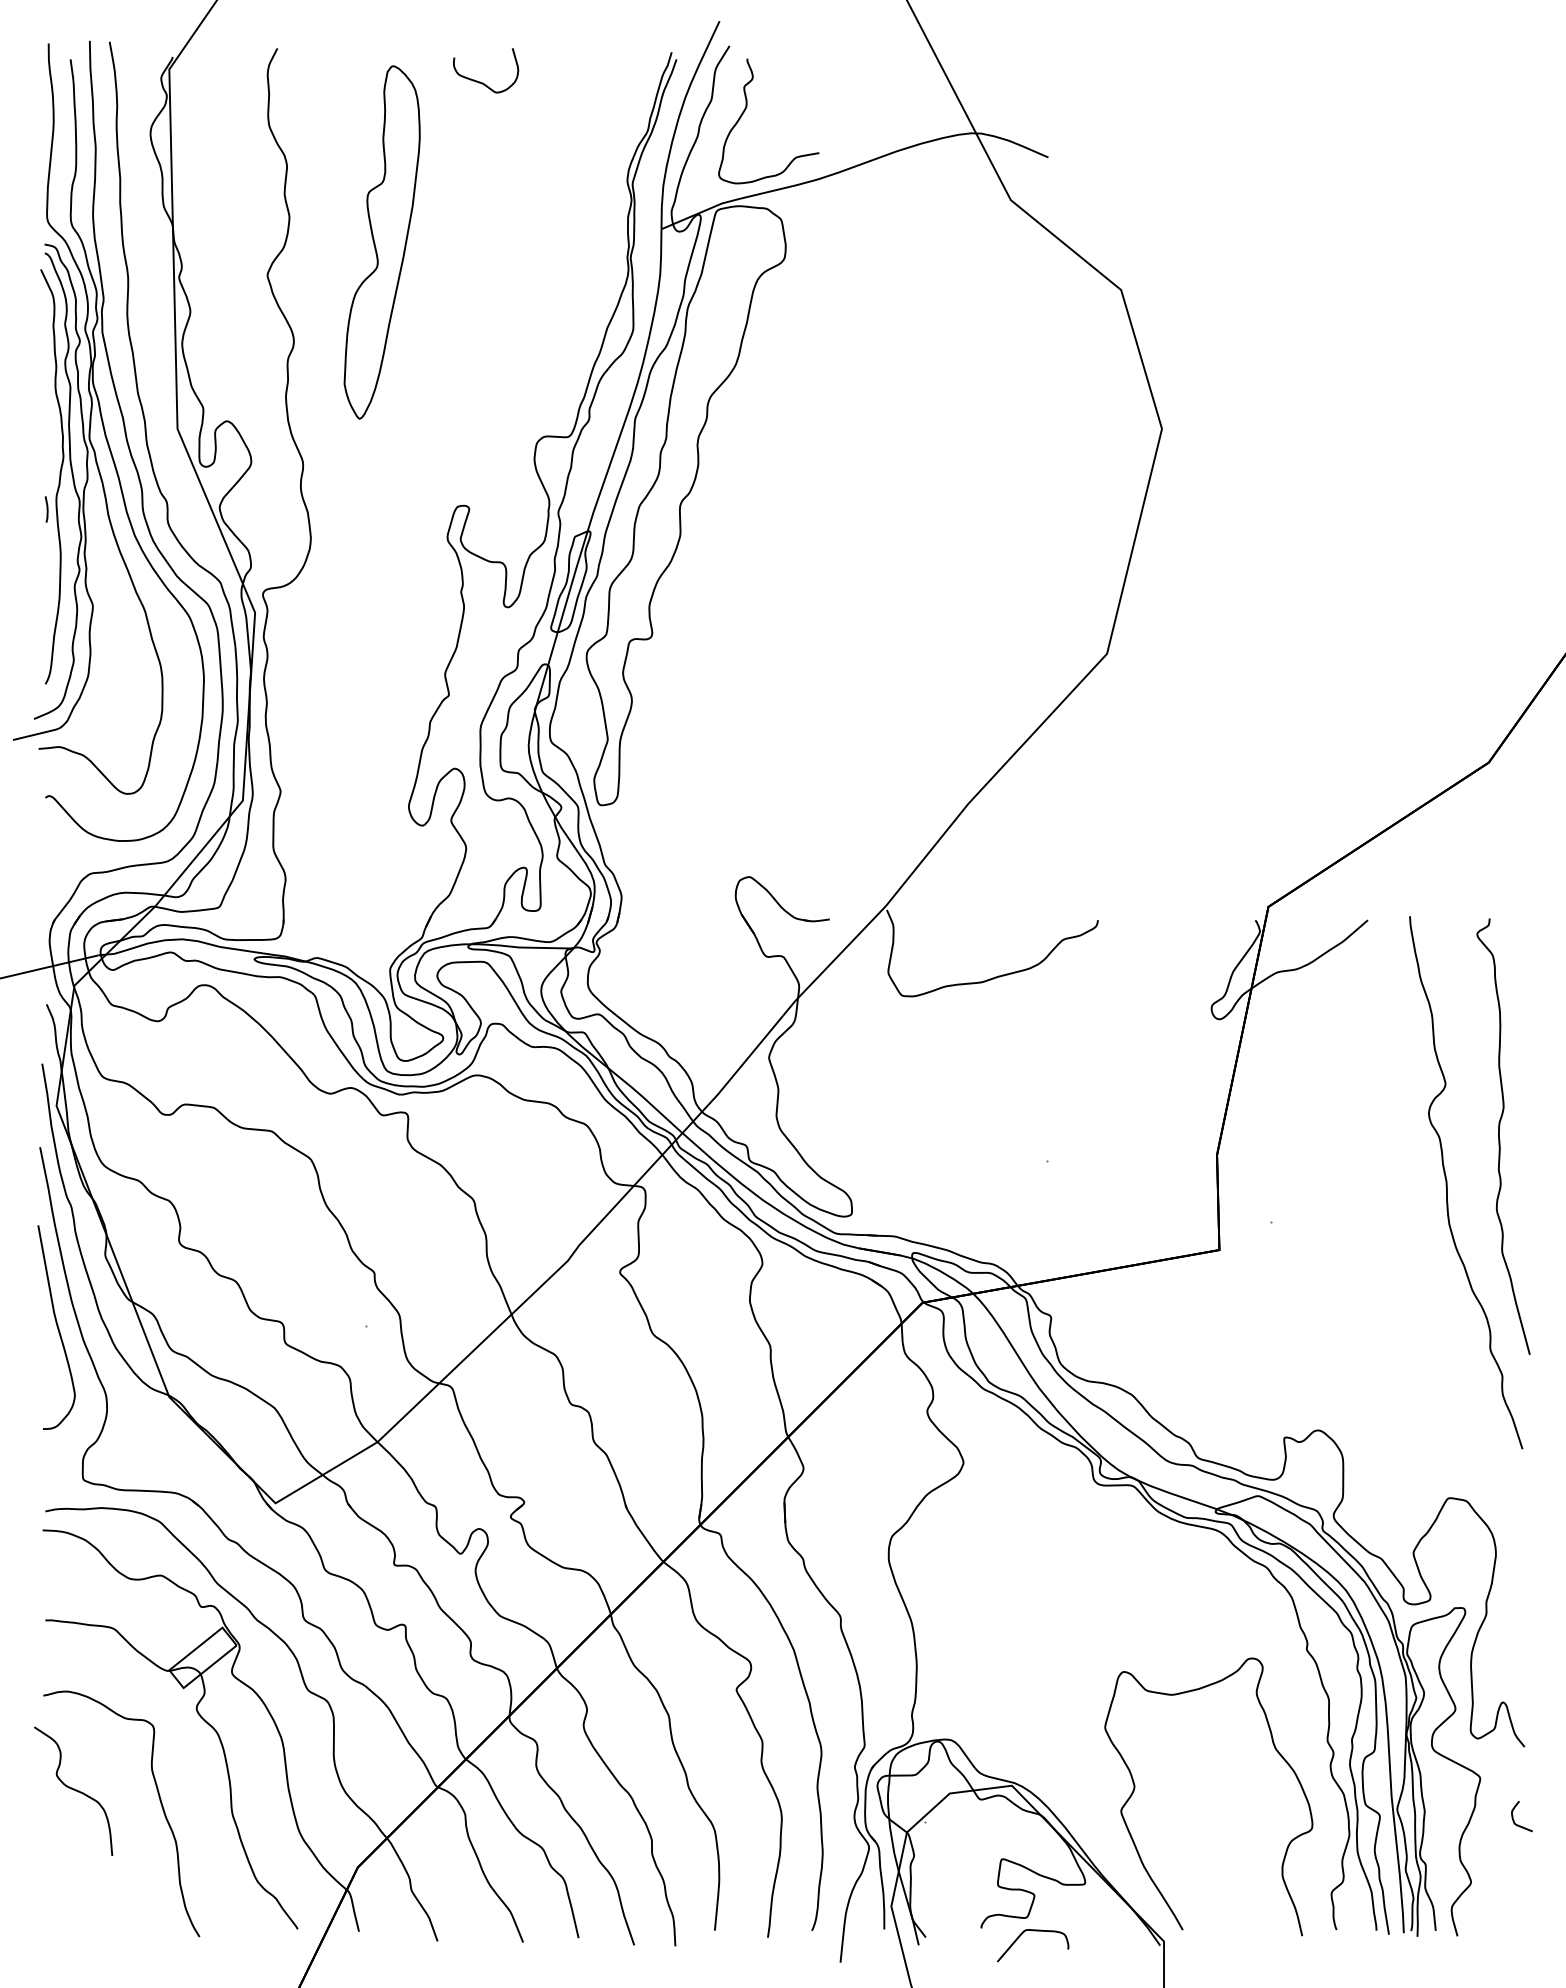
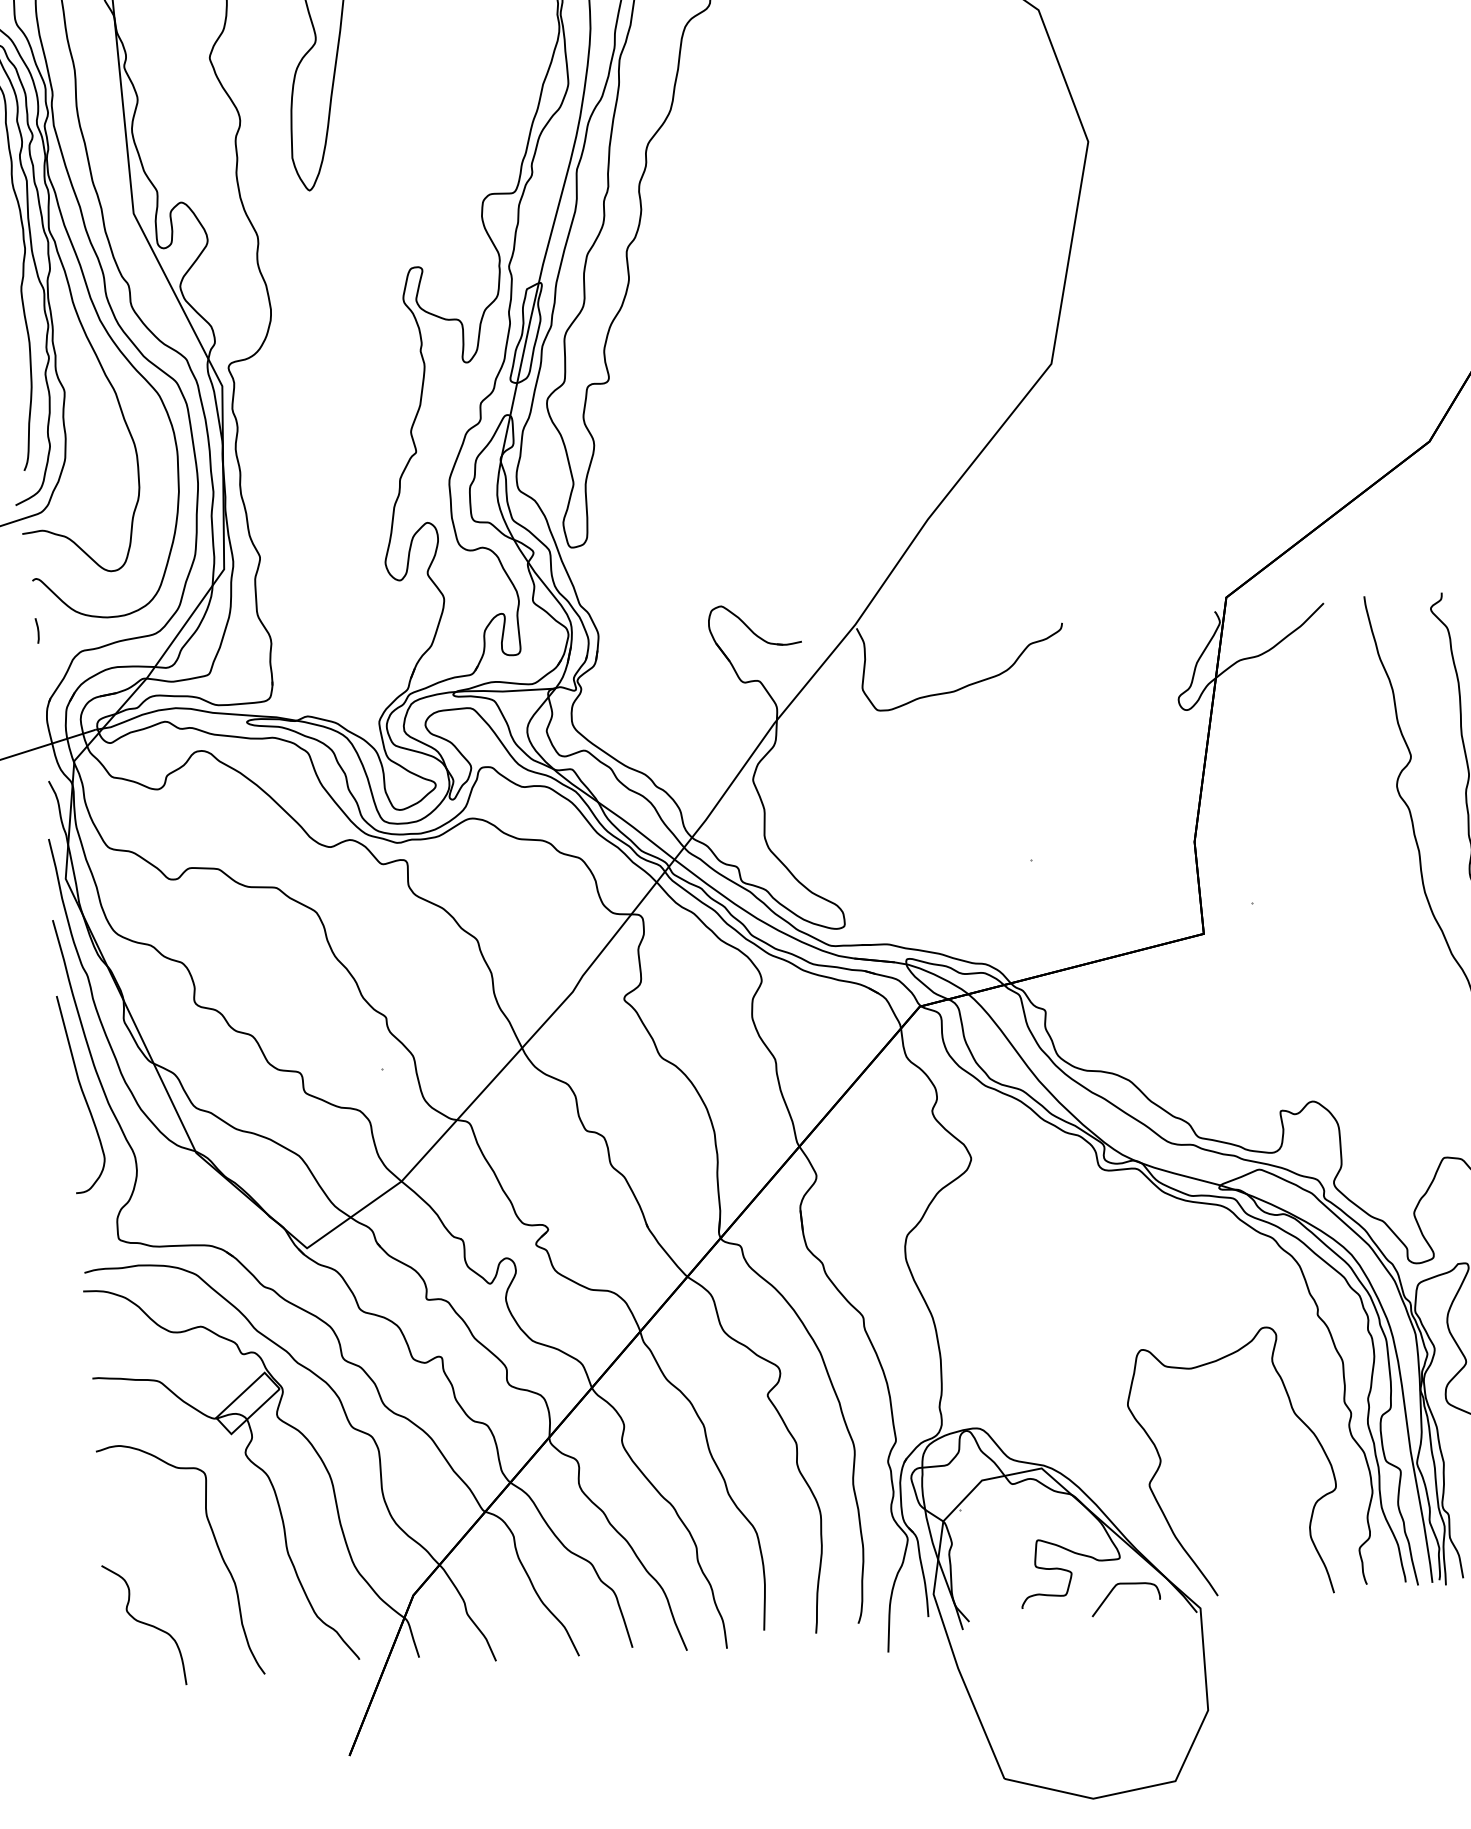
line: (46, 509) -> (37, 630), moved
curve: (73, 1790) -> (144, 1624), moved
curve: (1033, 1931) -> (1125, 1584), moved

